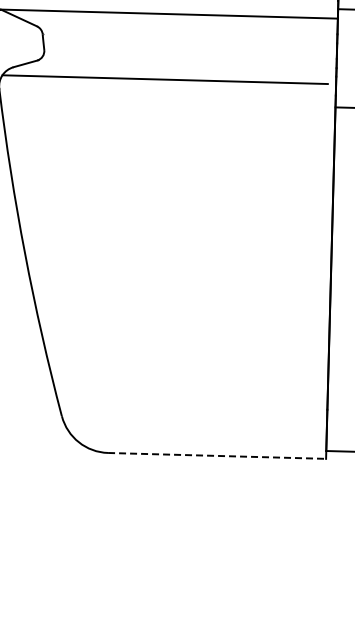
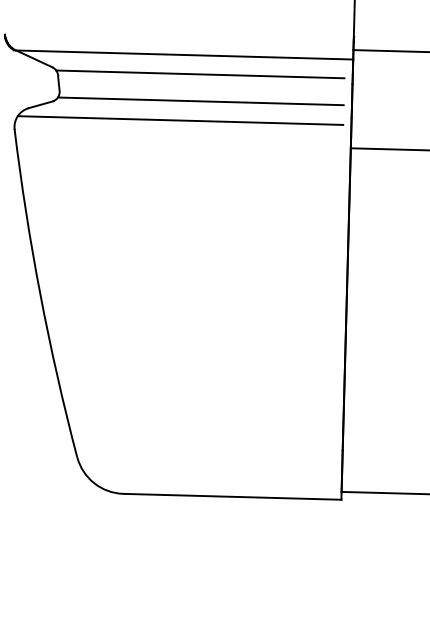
line: (185, 33) -> (200, 74), added
line: (185, 60) -> (200, 101), added
line: (217, 455) -> (232, 496), dashed -> solid

